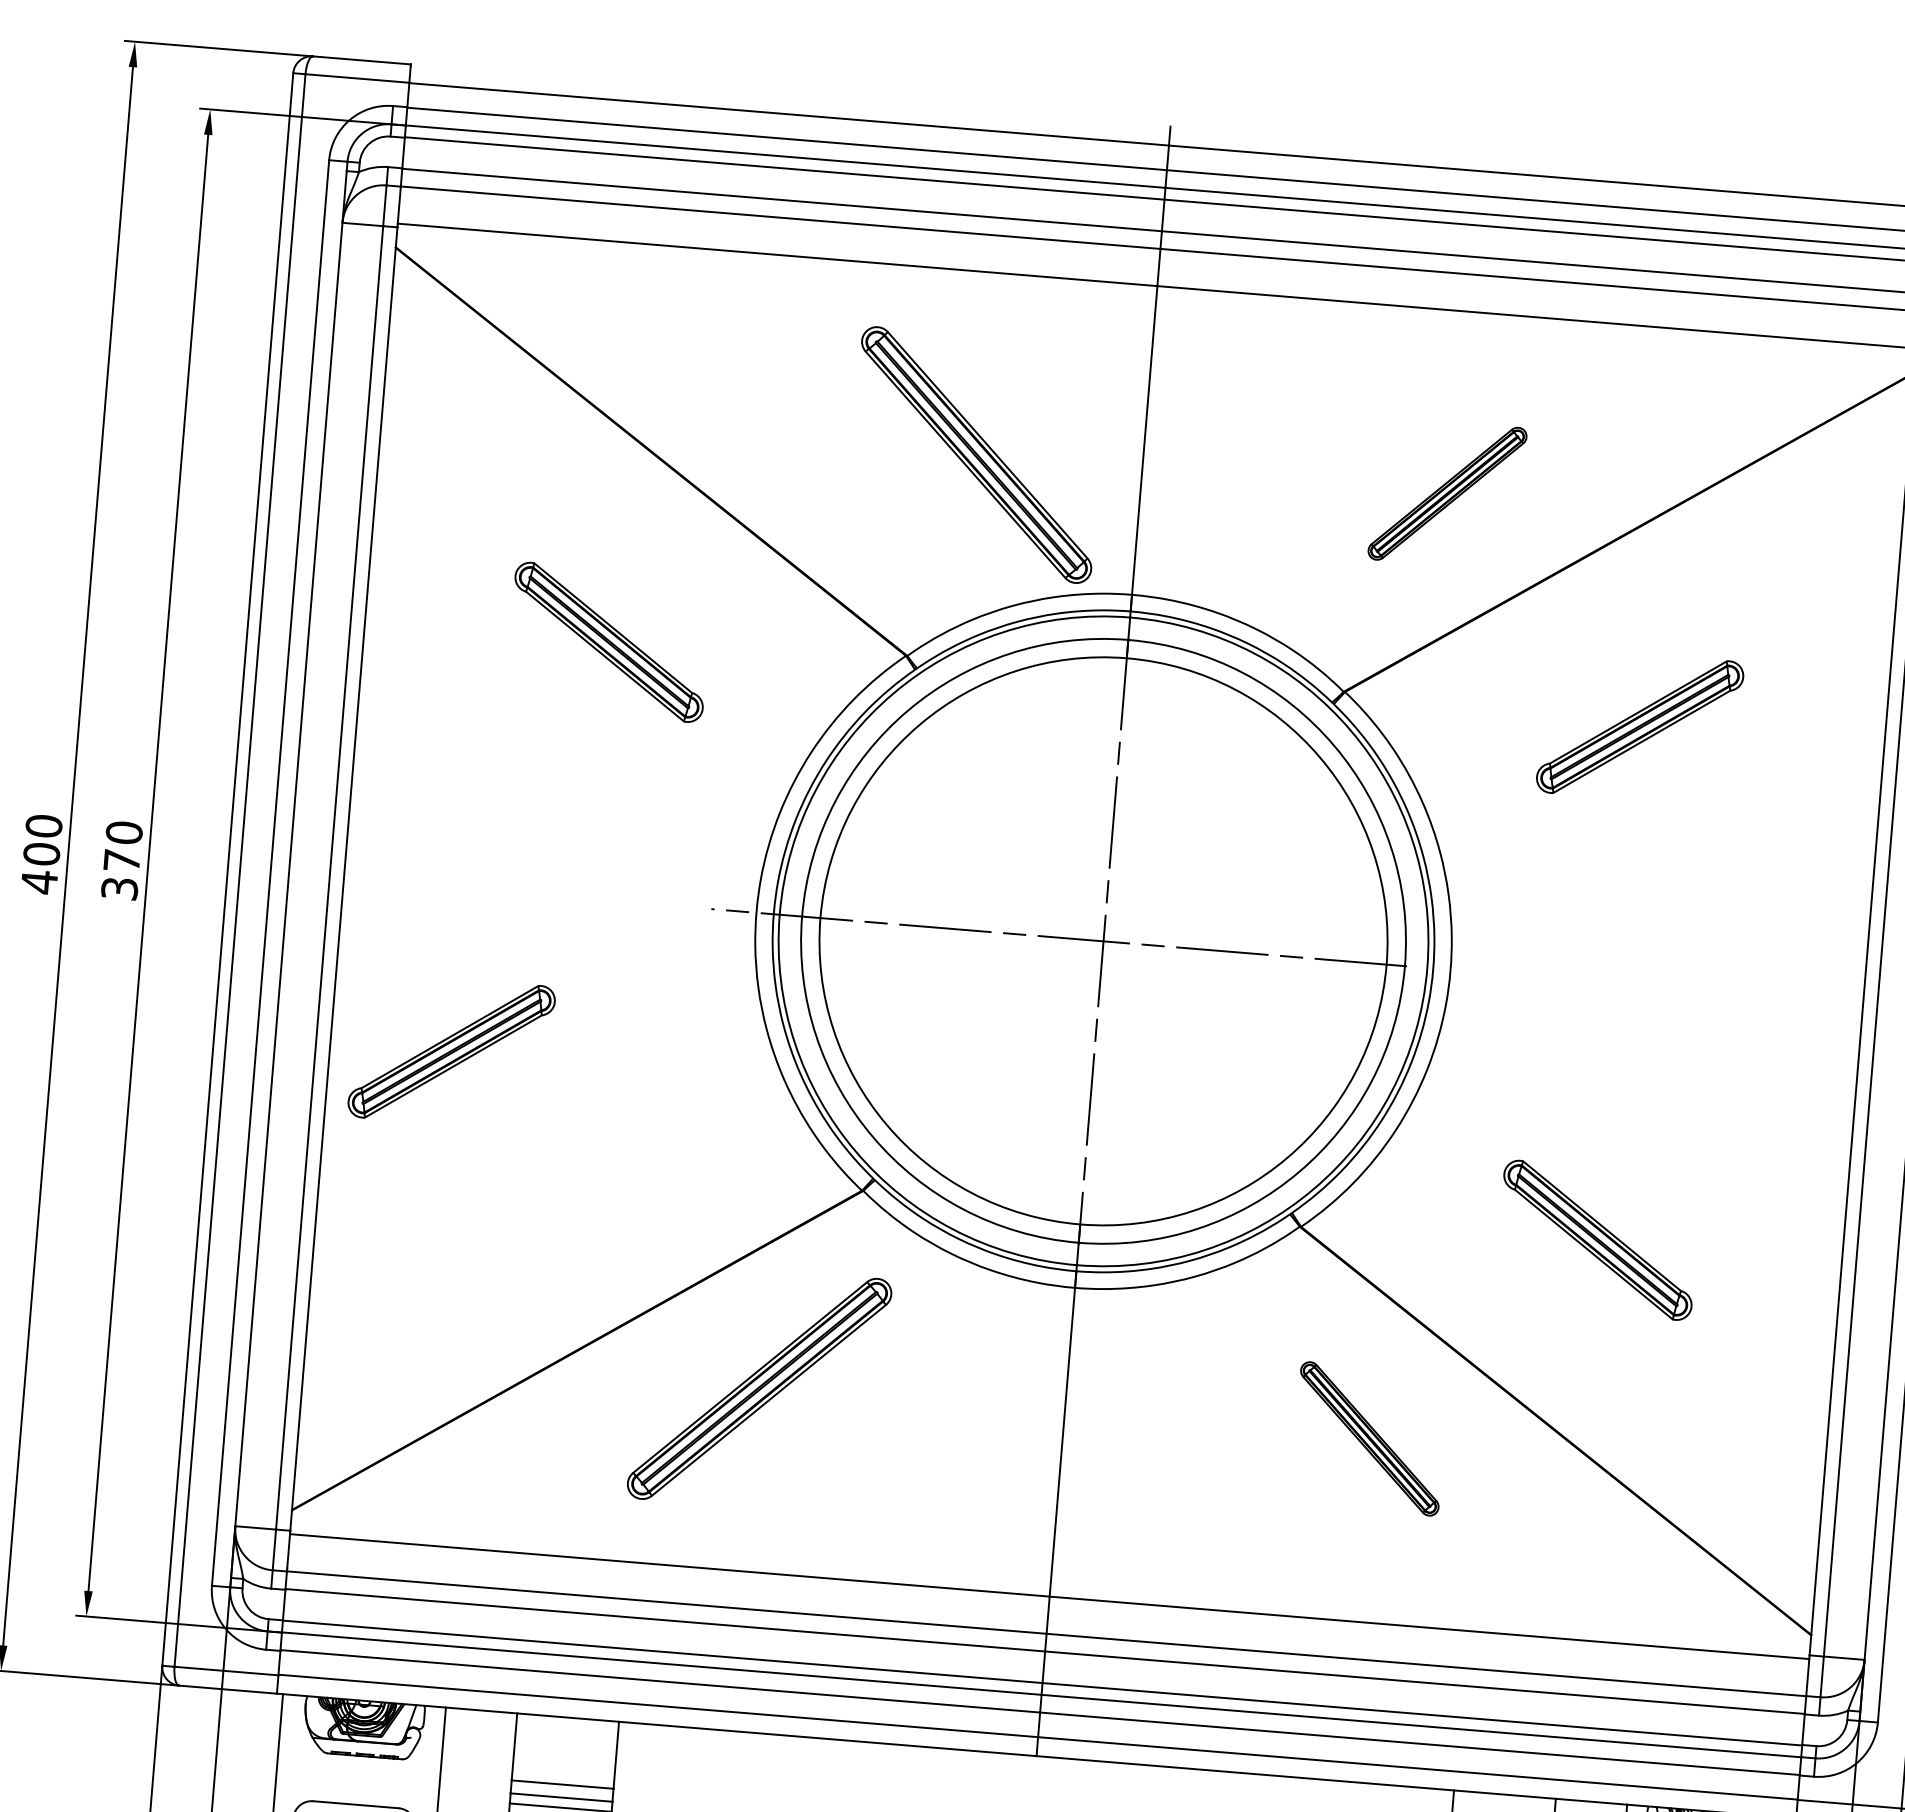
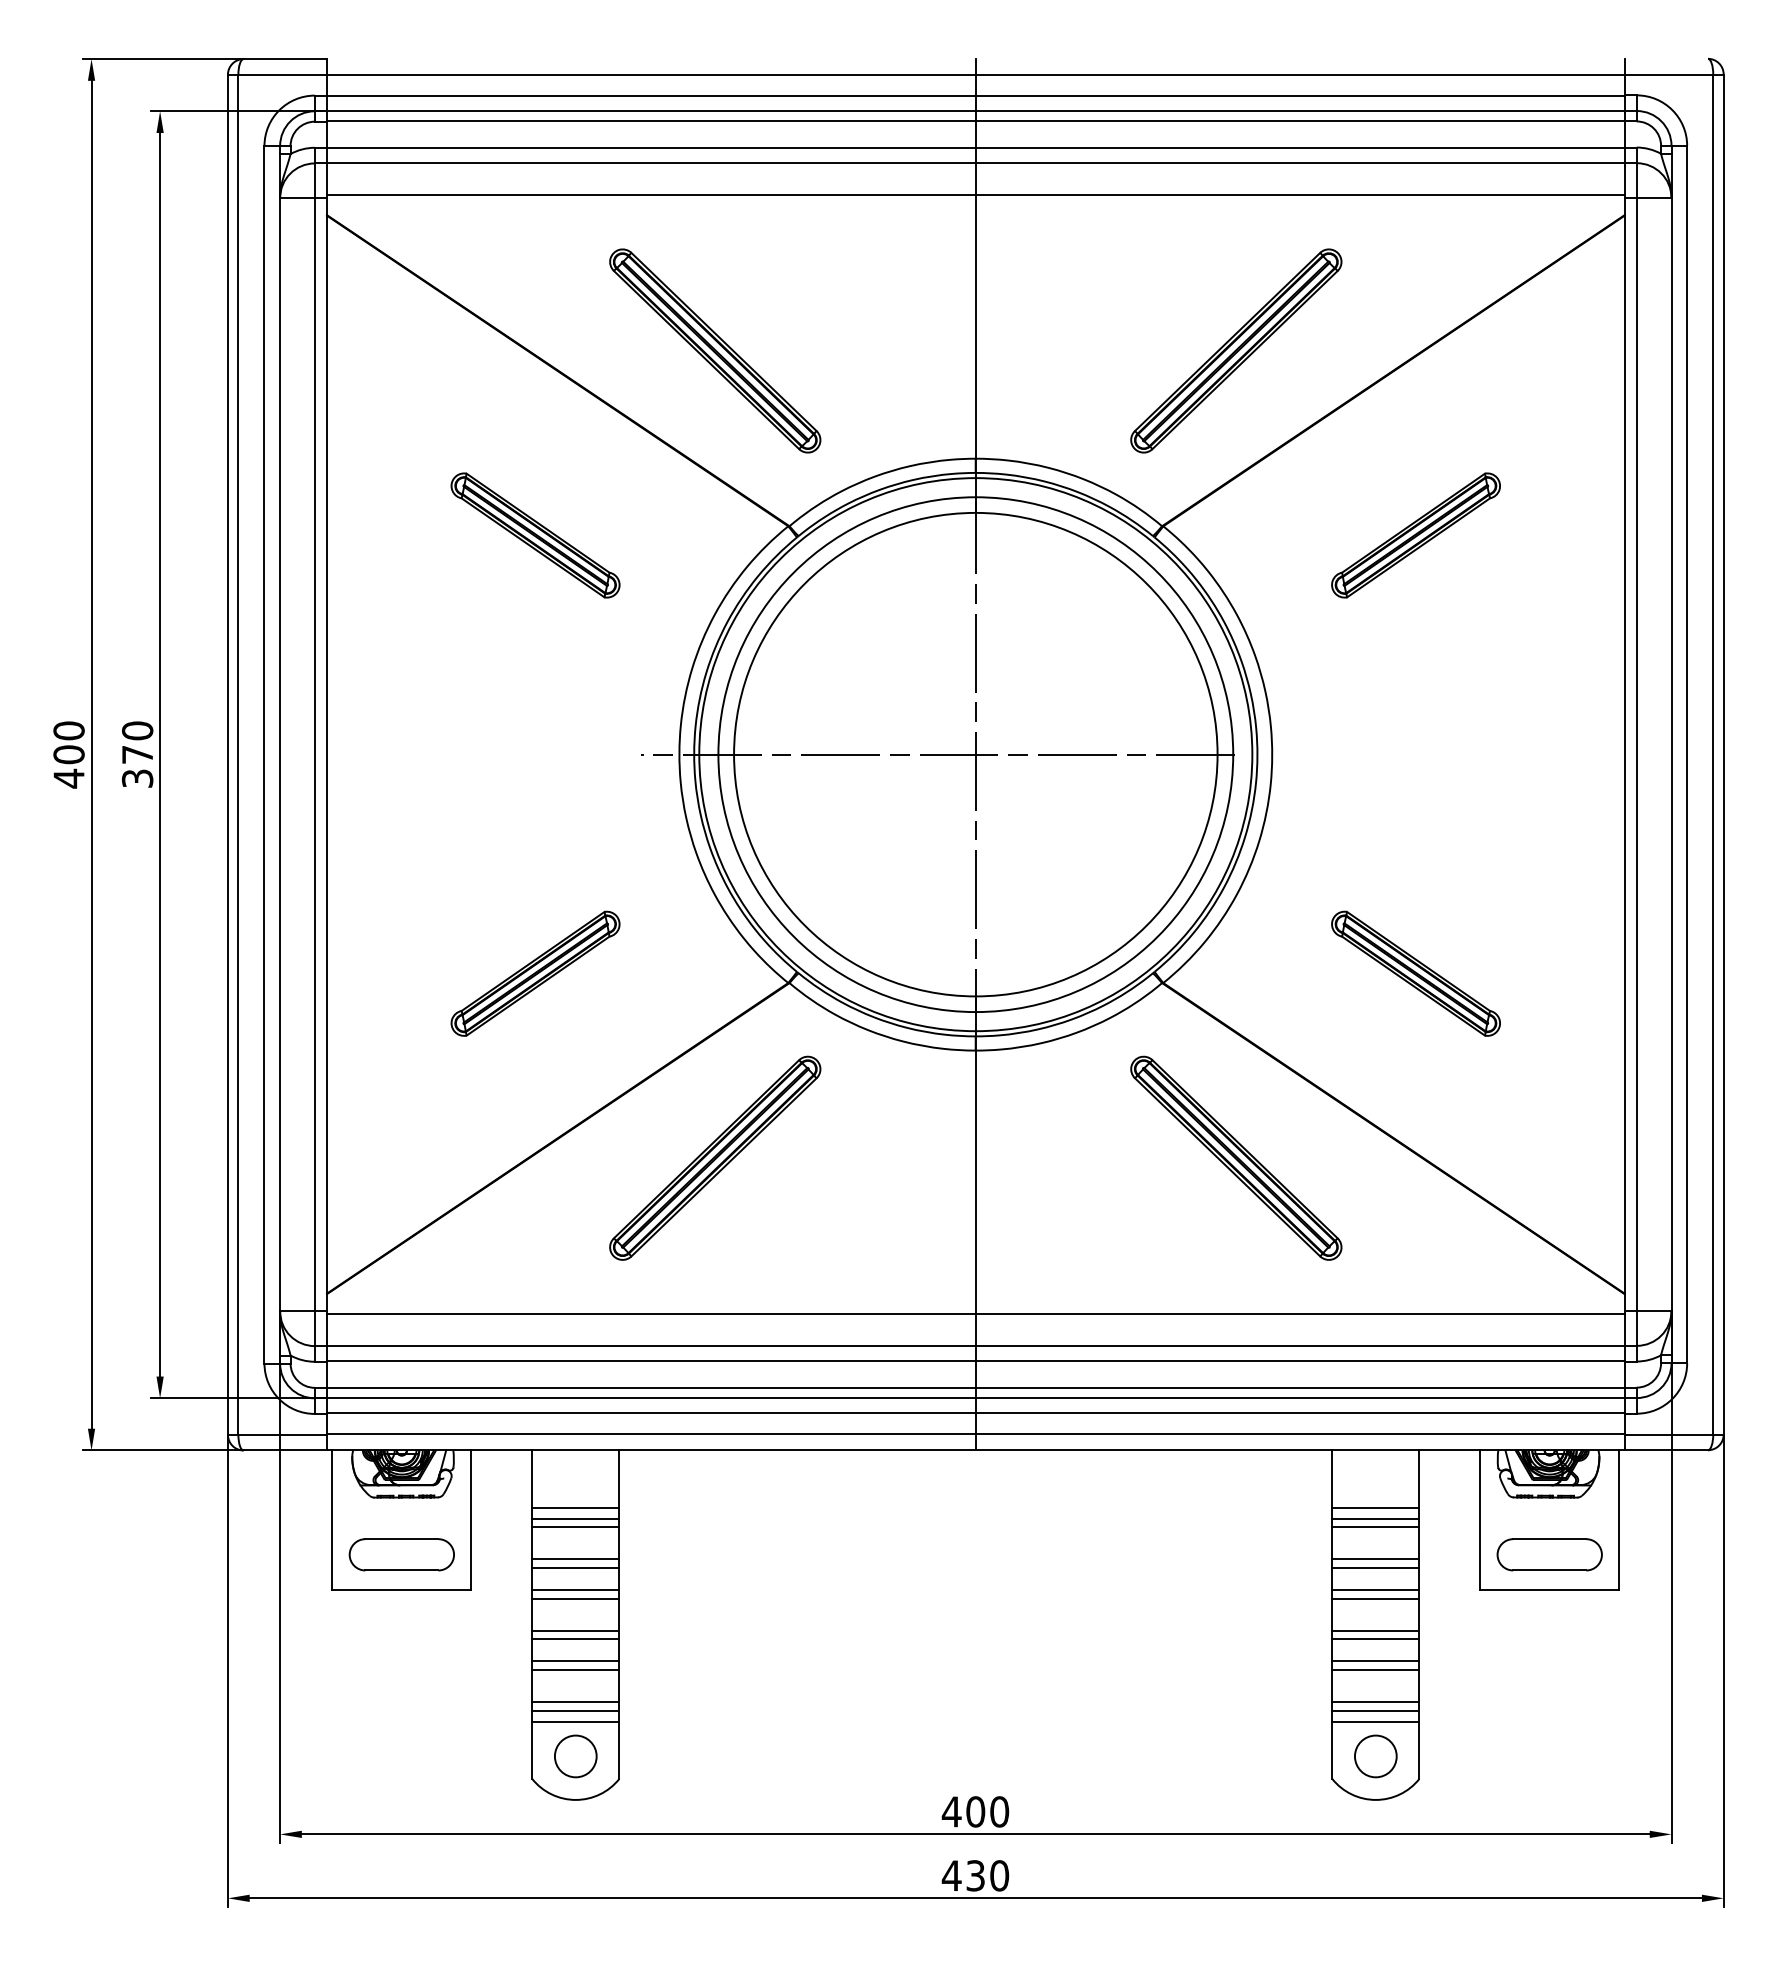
part: (976, 454) -> (715, 350), moved
part: (1447, 493) -> (1236, 350), size x1.67
part: (451, 1051) -> (535, 973), moved
part: (1370, 1438) -> (1236, 1157), size x1.67

